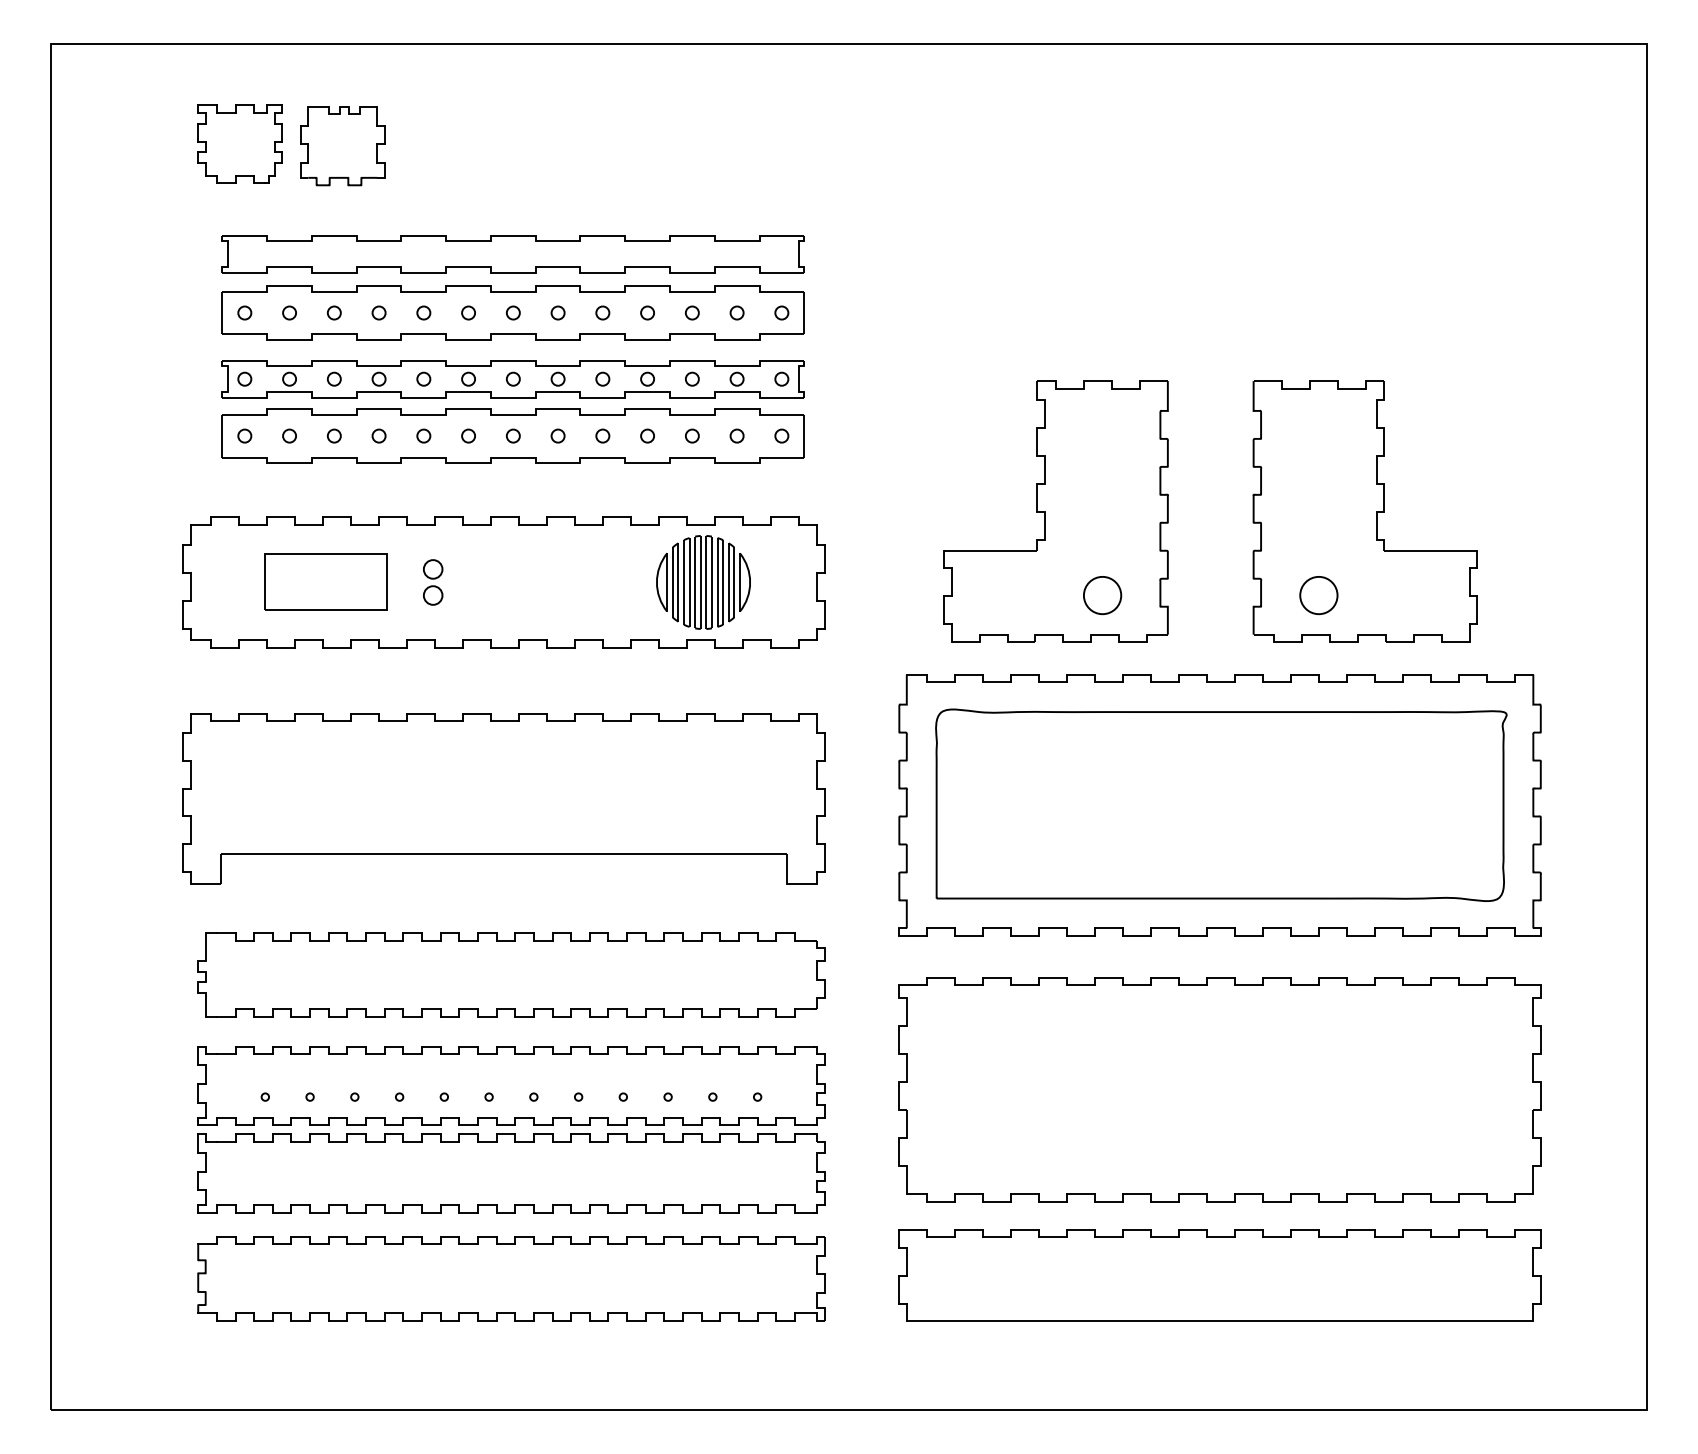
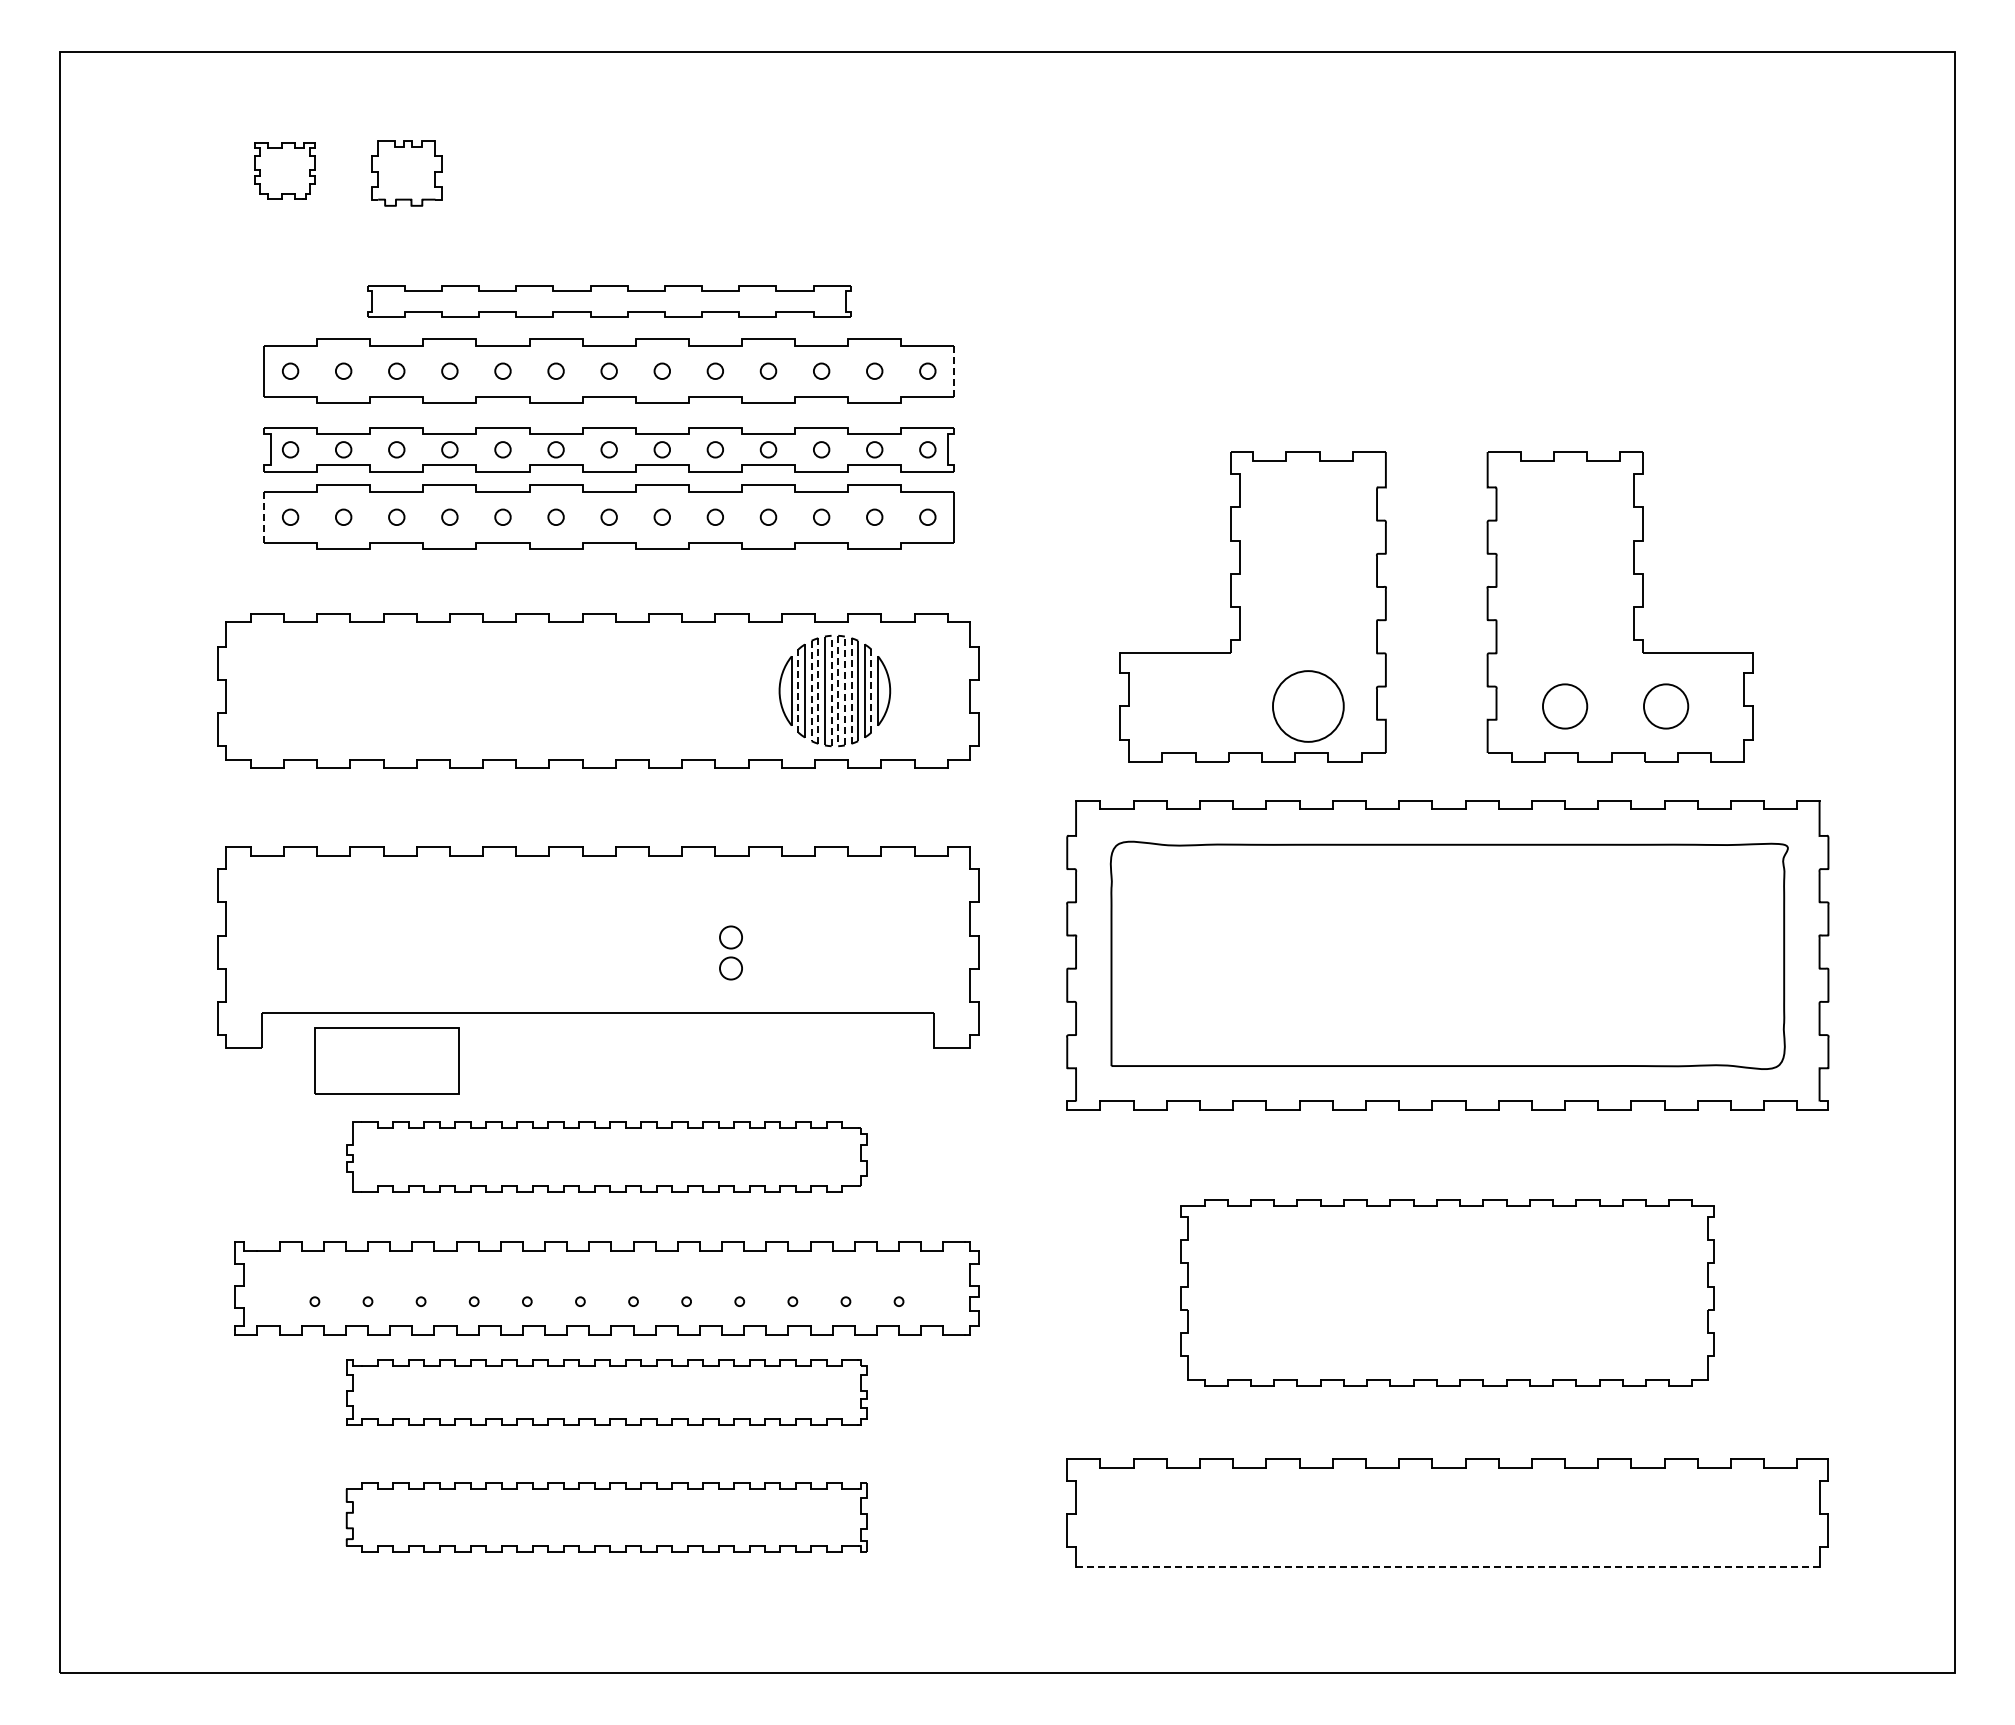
part: (239, 143) -> (284, 170), size x0.6
part: (342, 146) -> (406, 173), size x0.7
part: (512, 254) -> (608, 301), size x0.7
line: (804, 312) -> (954, 370), solid -> dashed
line: (222, 436) -> (264, 517), solid -> dashed
part: (325, 581) -> (386, 1060), moved
part: (432, 582) -> (730, 952), moved
line: (672, 582) -> (798, 691), solid -> dashed
line: (683, 582) -> (811, 691), solid -> dashed
line: (689, 582) -> (818, 691), solid -> dashed
line: (700, 582) -> (831, 690), solid -> dashed
line: (706, 582) -> (838, 691), solid -> dashed
line: (711, 582) -> (844, 690), solid -> dashed
line: (717, 582) -> (851, 691), solid -> dashed
line: (734, 582) -> (871, 691), solid -> dashed
circle: (1102, 595) -> (1308, 706), size x1.6
circle: (1404, 595) -> (1666, 706), added
part: (511, 974) -> (606, 1156), size x0.7
part: (1219, 1089) -> (1447, 1292), size x0.7
part: (511, 1173) -> (606, 1392), size x0.7
part: (511, 1278) -> (606, 1517), size x0.7
line: (1219, 1321) -> (1447, 1567), solid -> dashed

